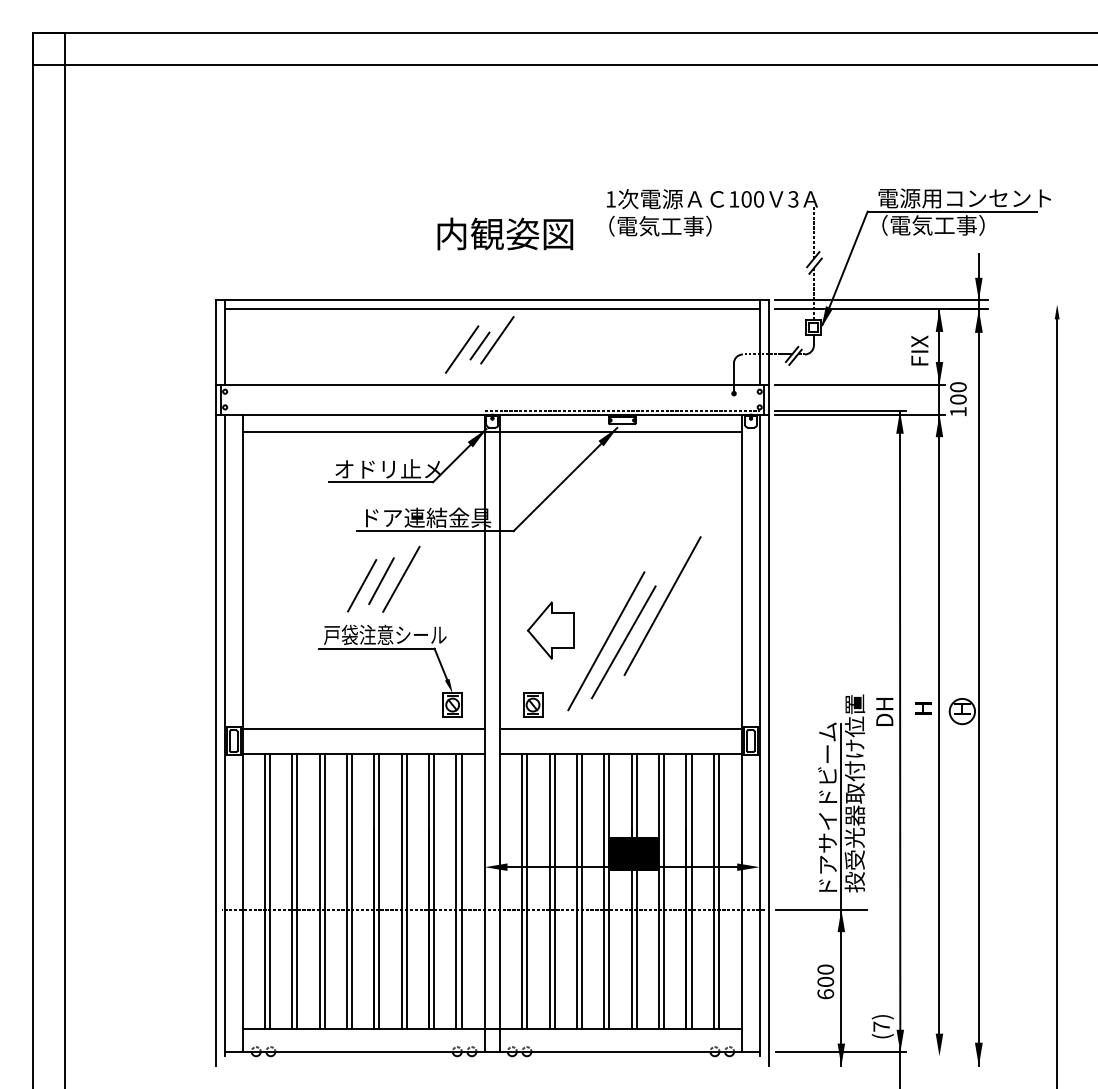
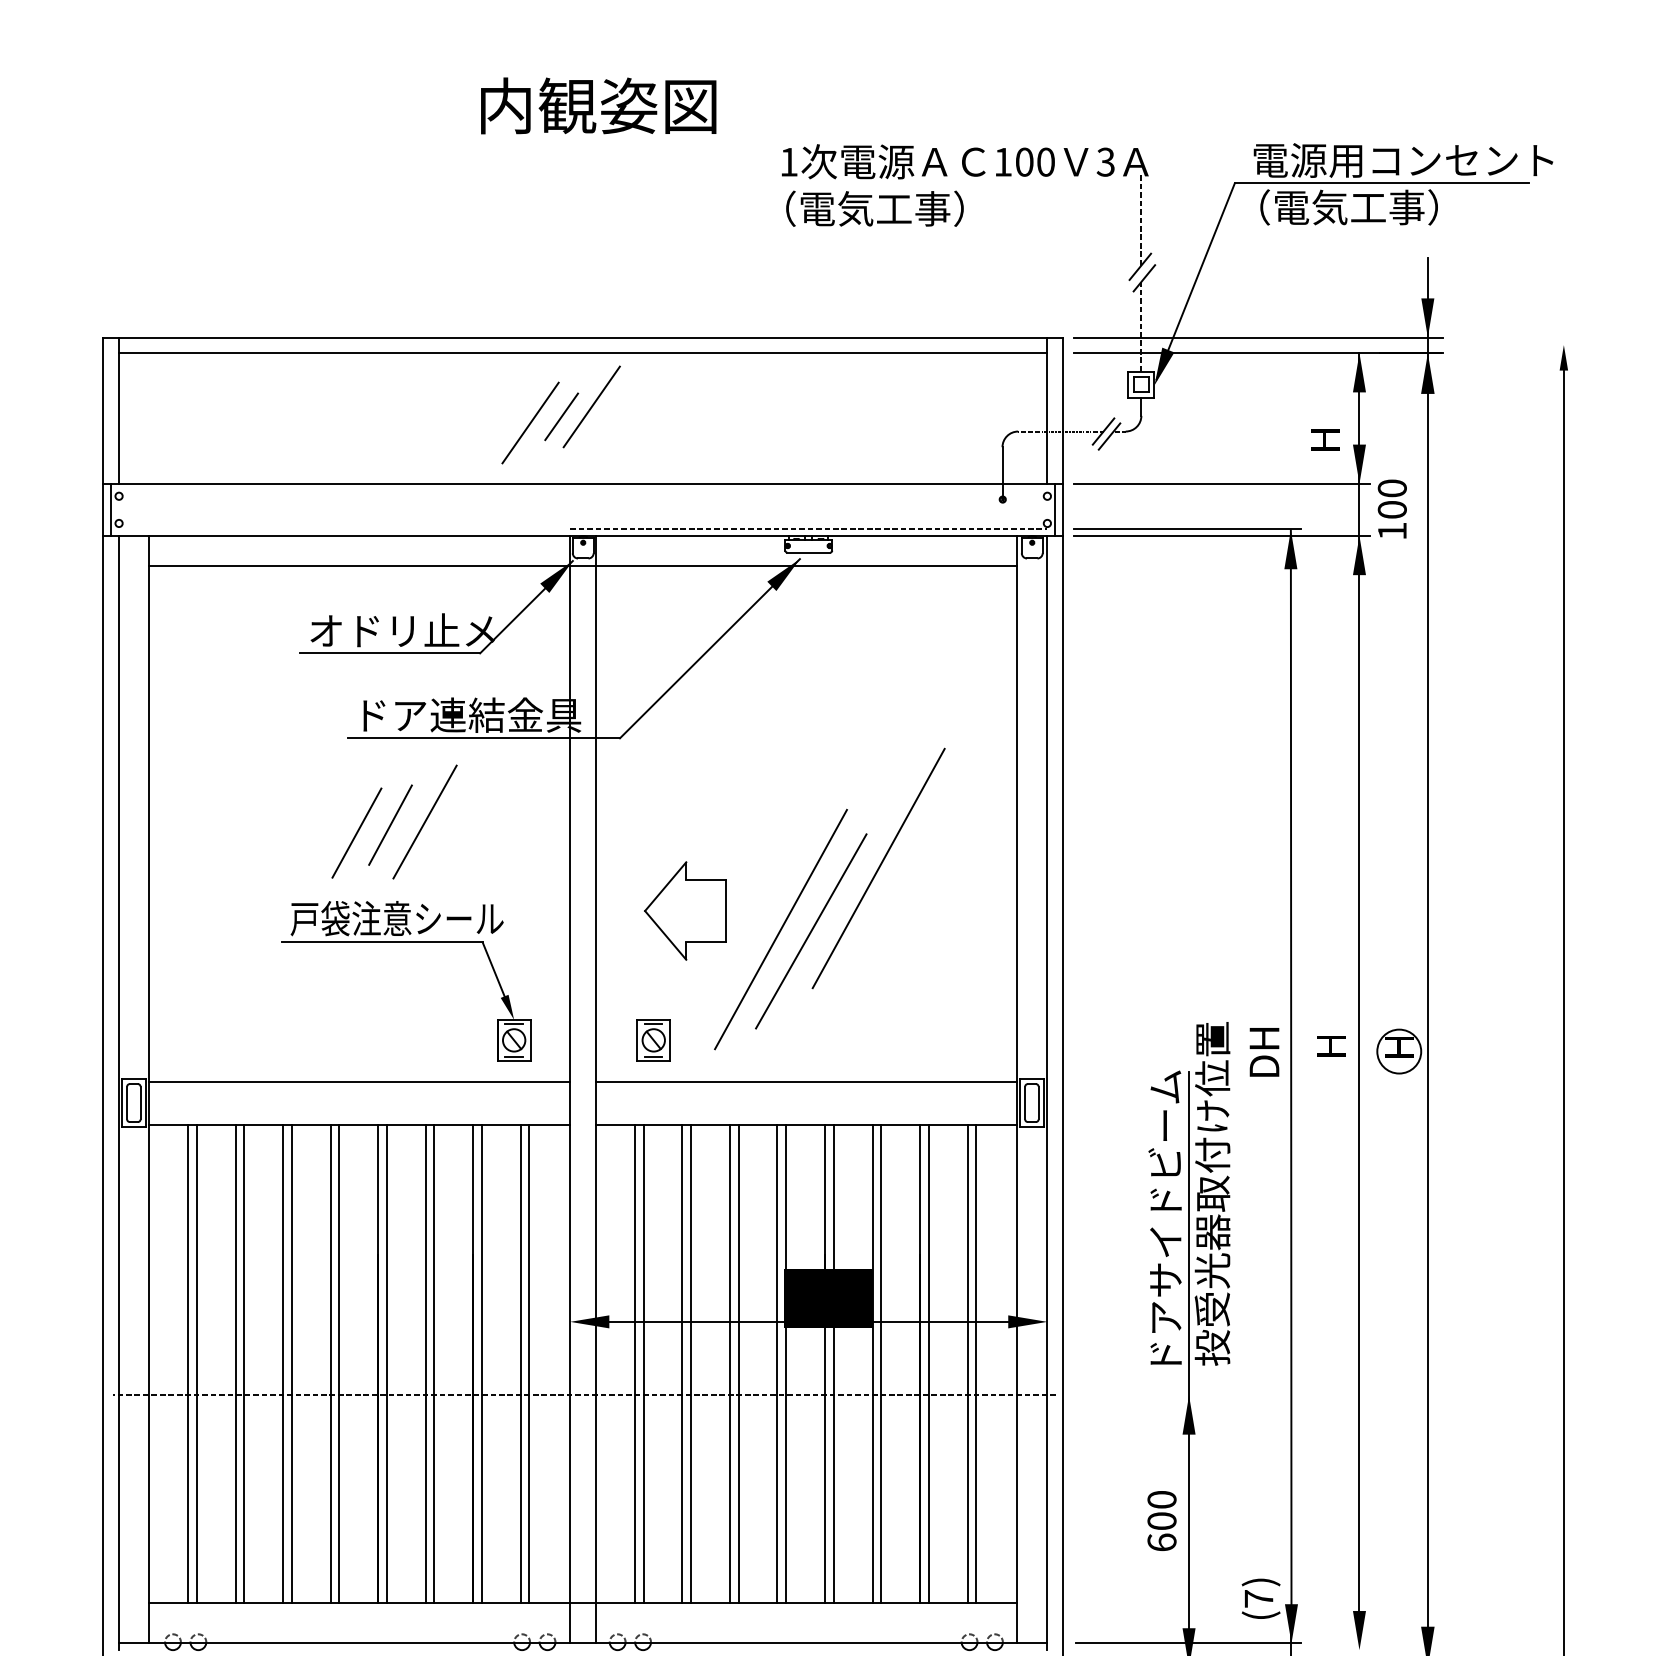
text: (505, 233) -> (598, 105), moved
text: (919, 350) -> (1324, 424), FIX -> H
line: (821, 909) -> (1154, 1395), removed

